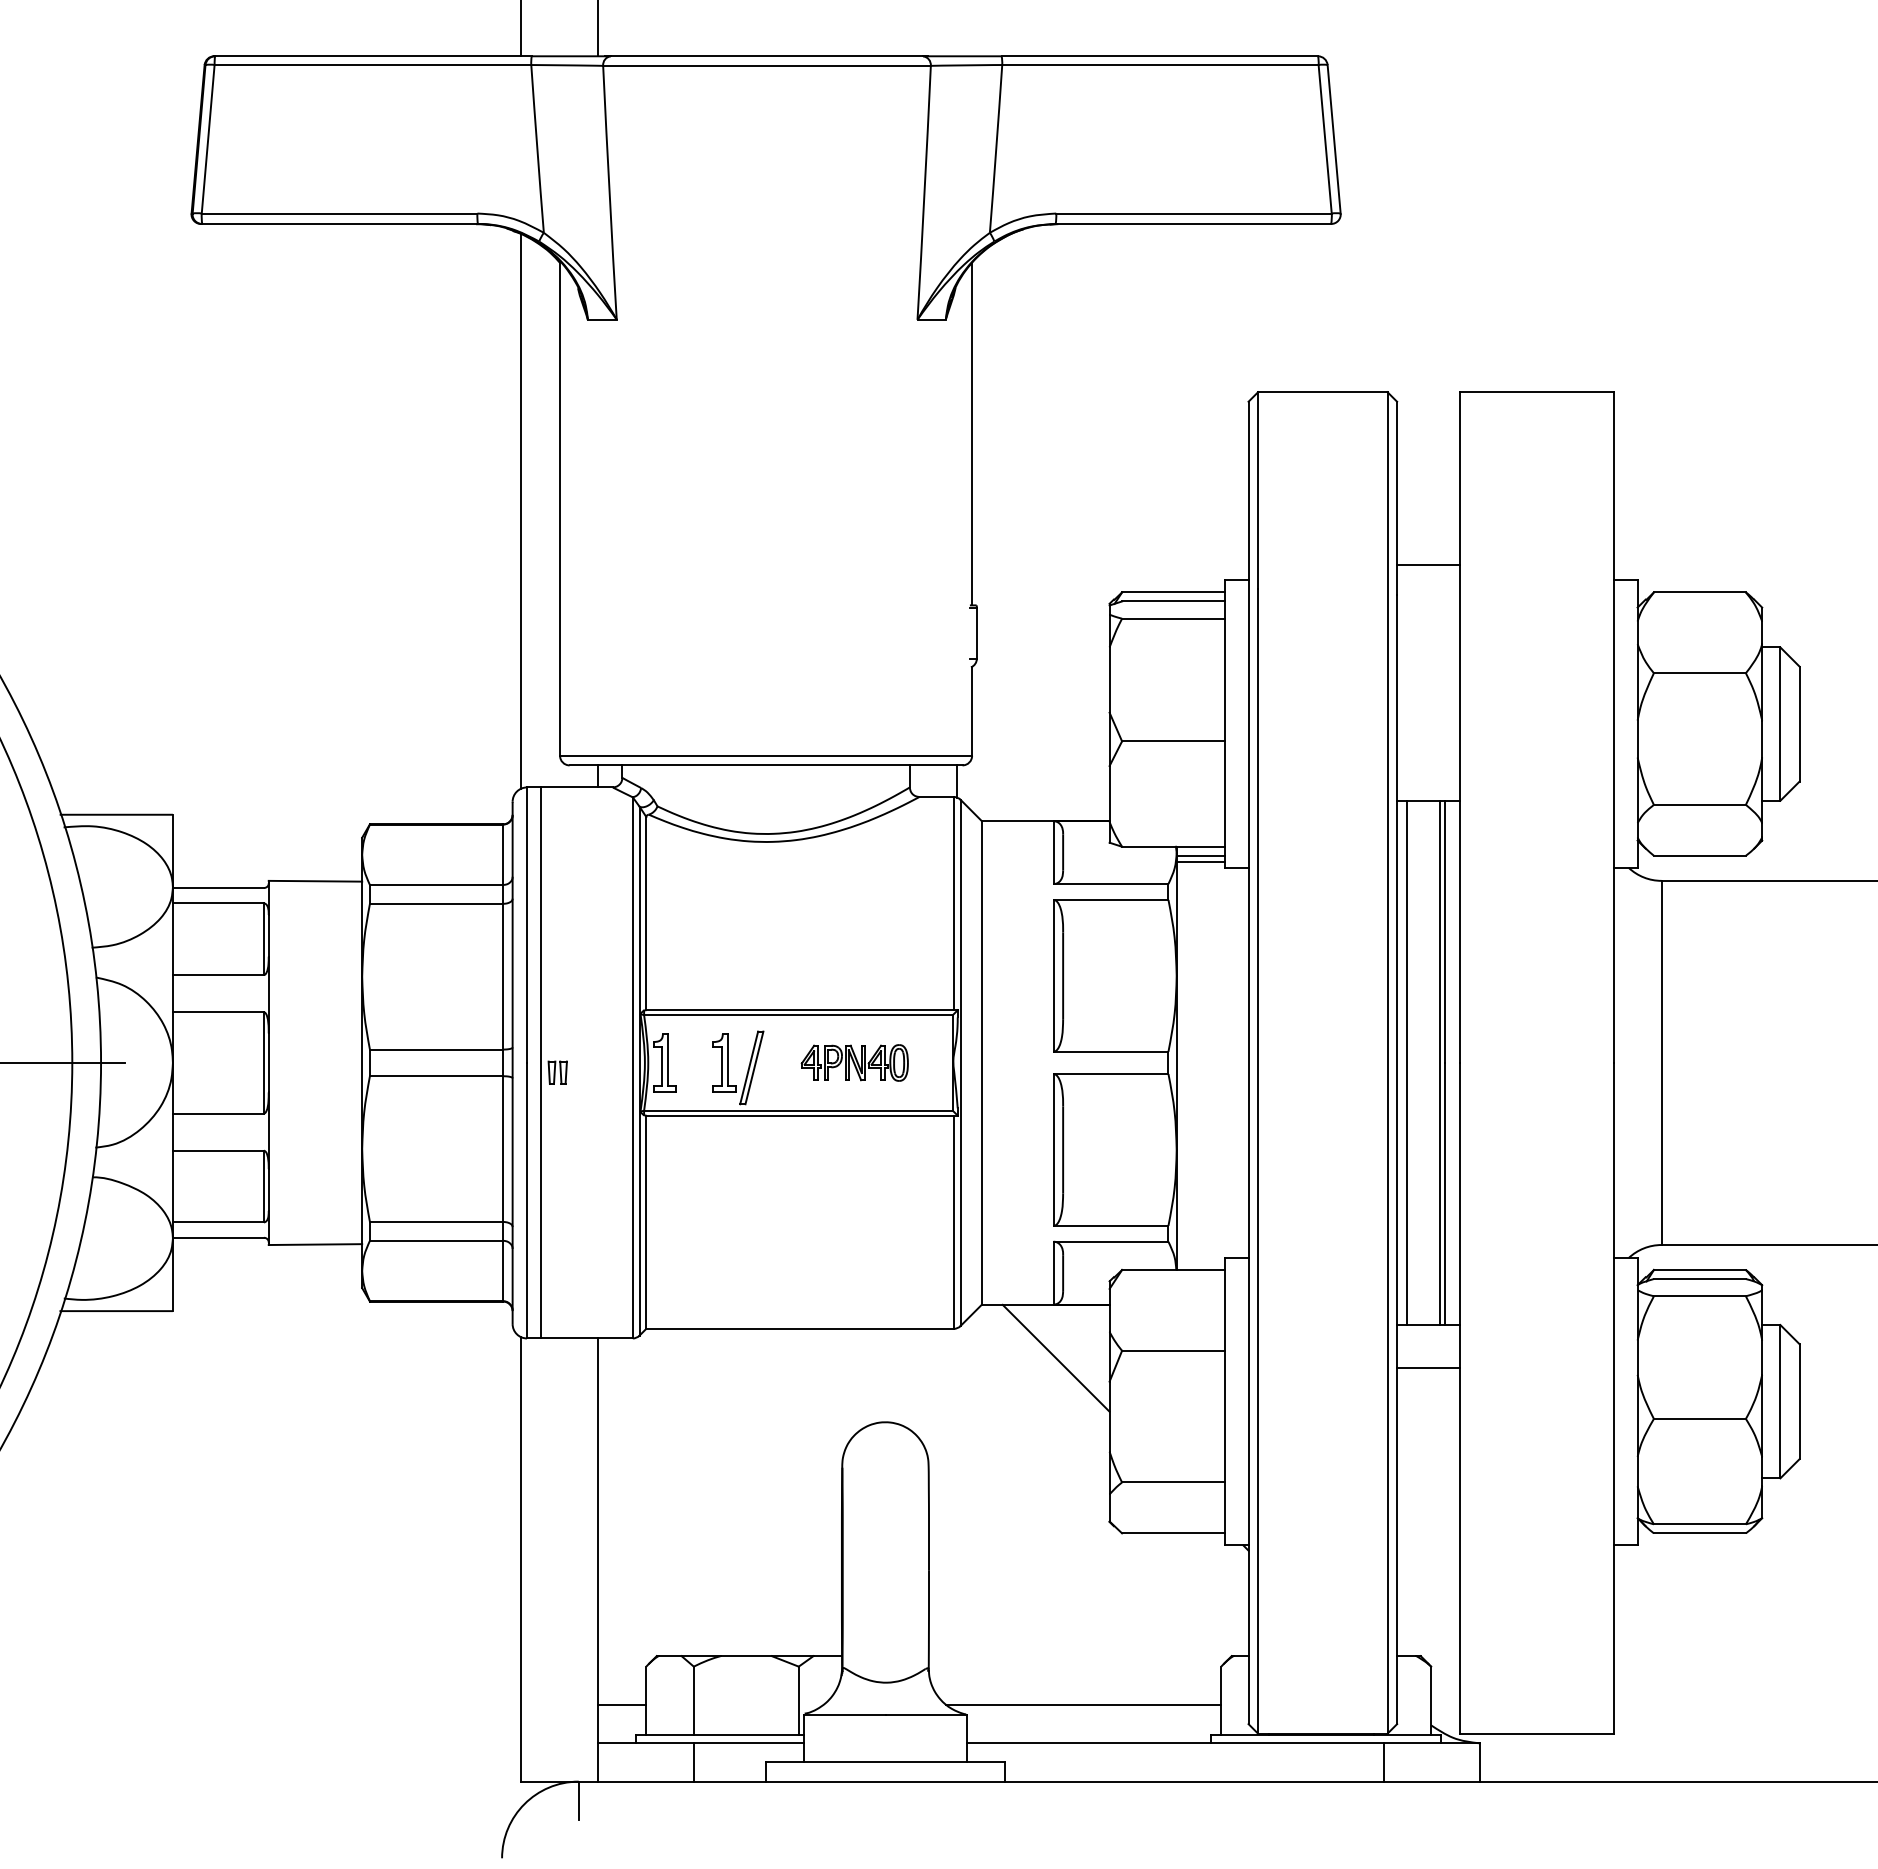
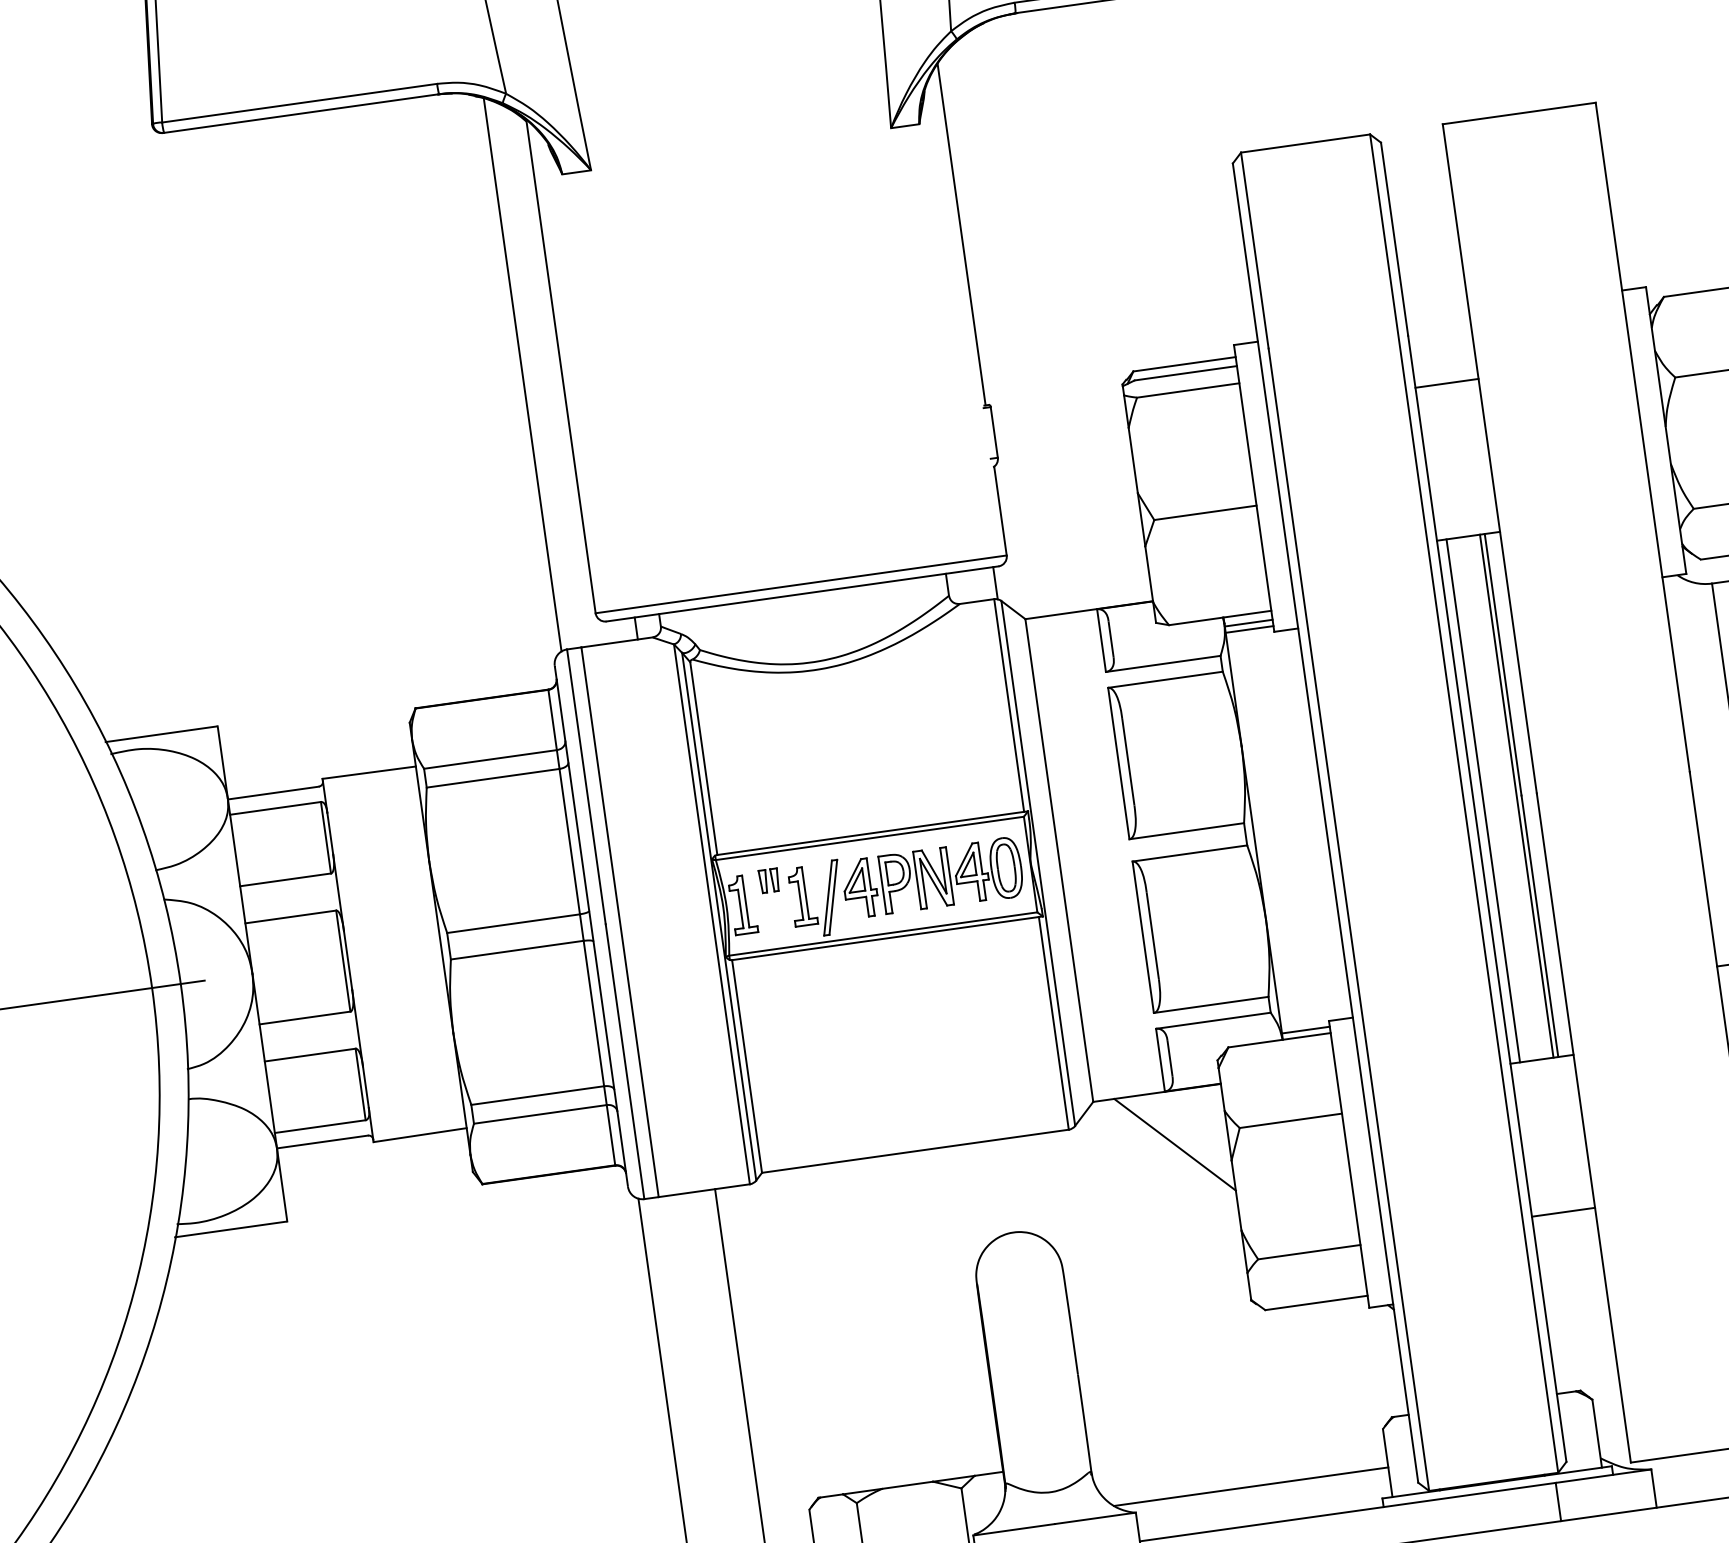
line: (1428, 565) -> (1446, 383), moved
part: (854, 1062) -> (932, 877), size x1.67
part: (557, 1072) -> (768, 880), moved
line: (1200, 1263) -> (1305, 1029), added
line: (1428, 1368) -> (1563, 1212), moved

